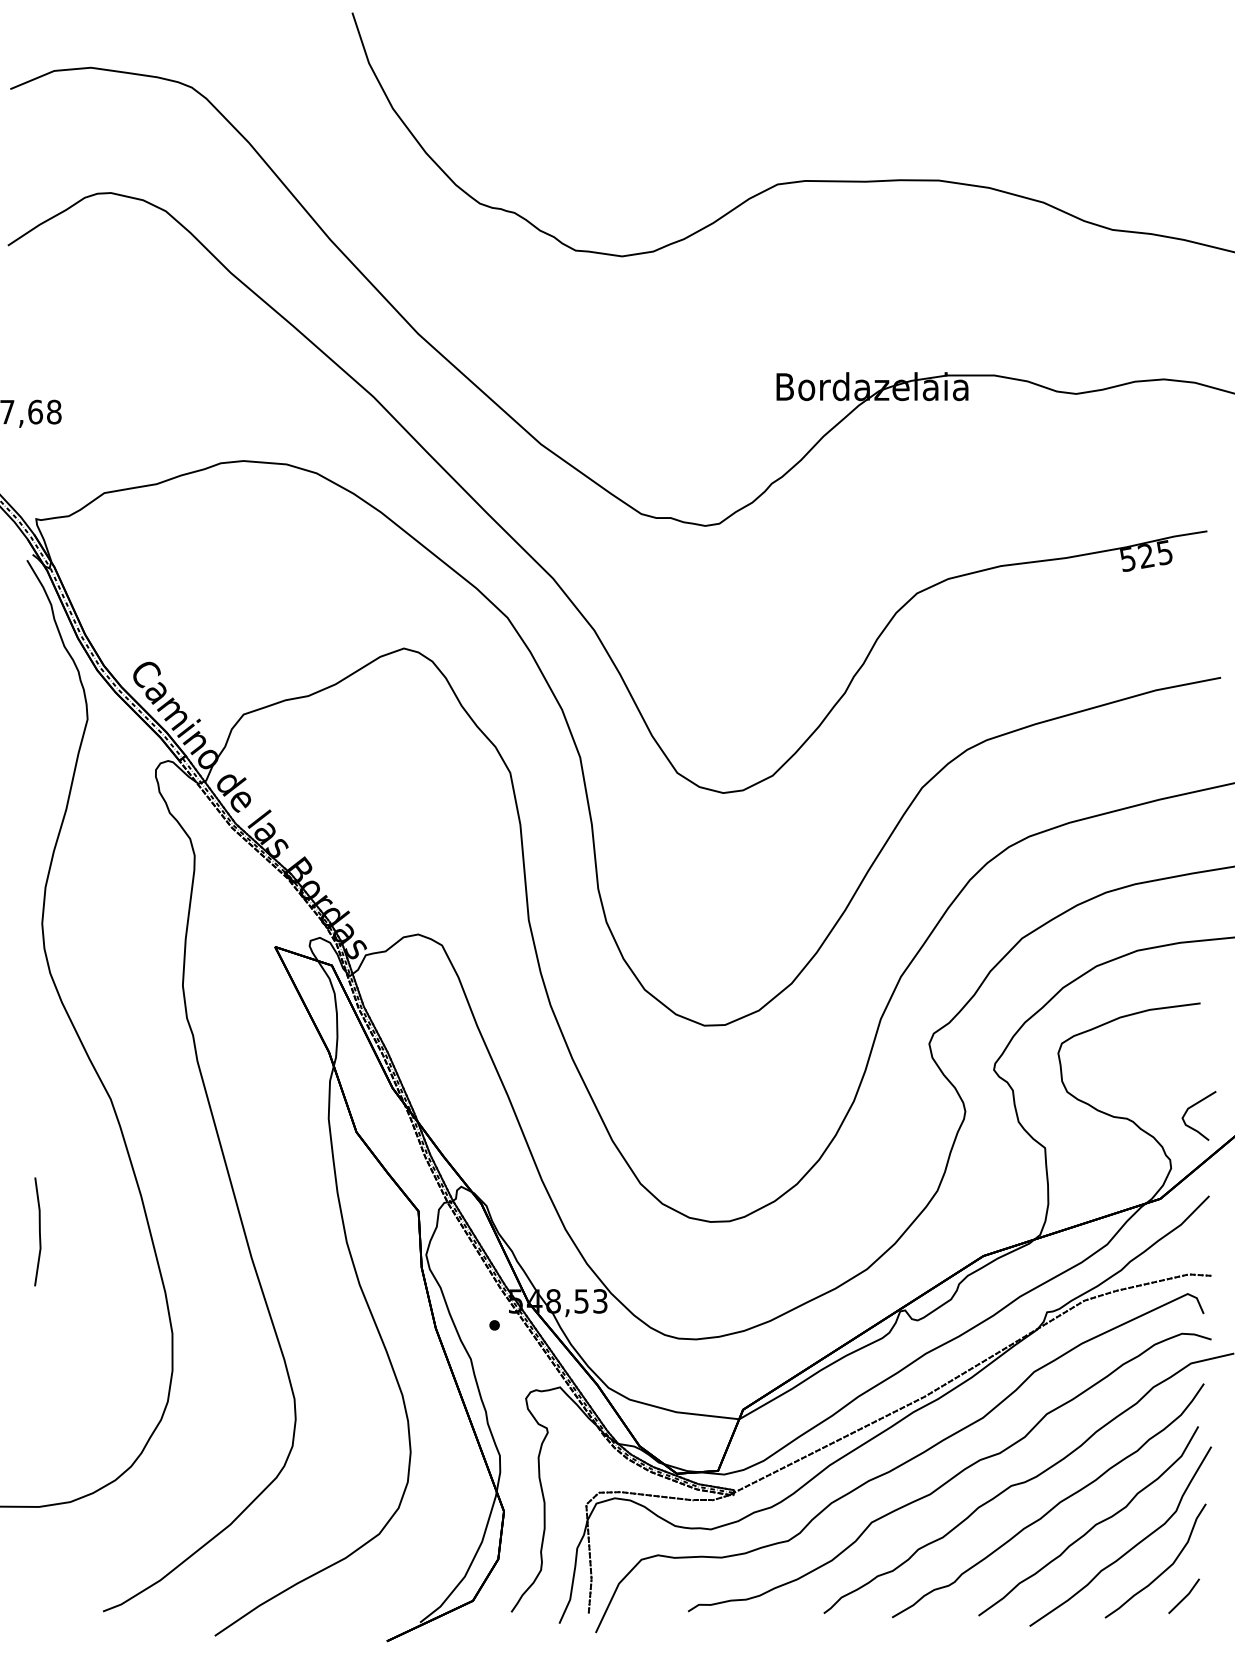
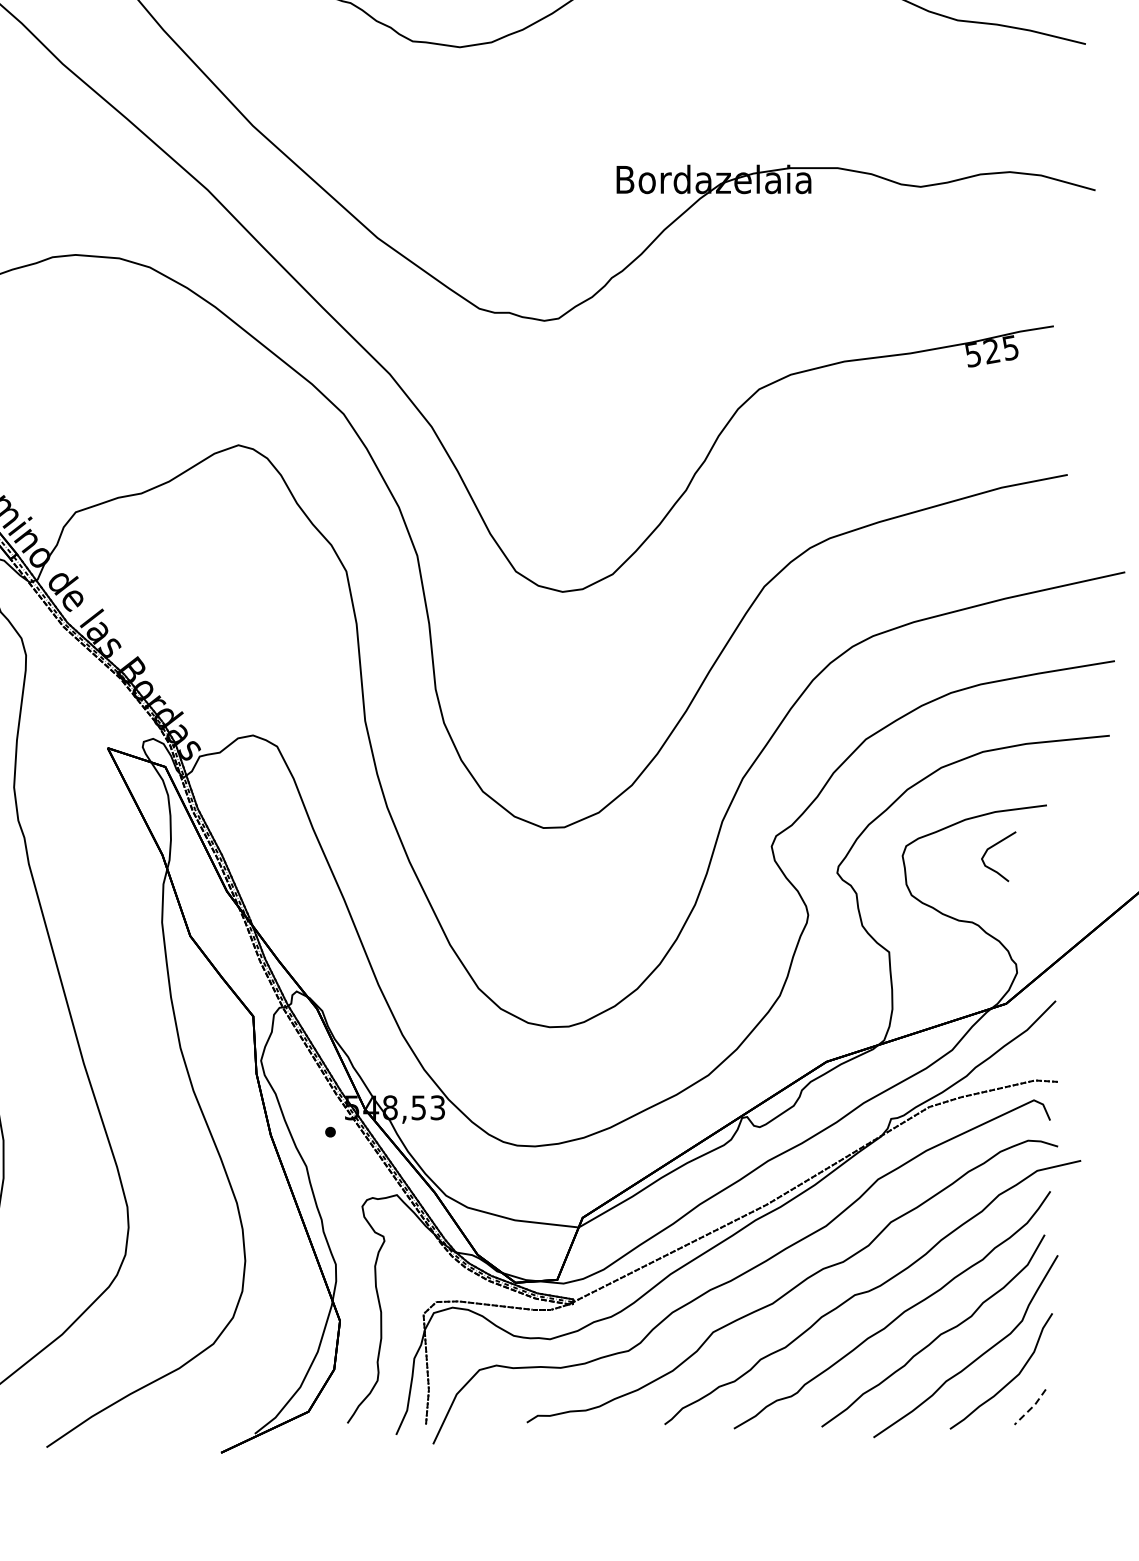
curve: (1192, 1107) -> (992, 848), moved
line: (1185, 1597) -> (1031, 1408), solid -> dashed

